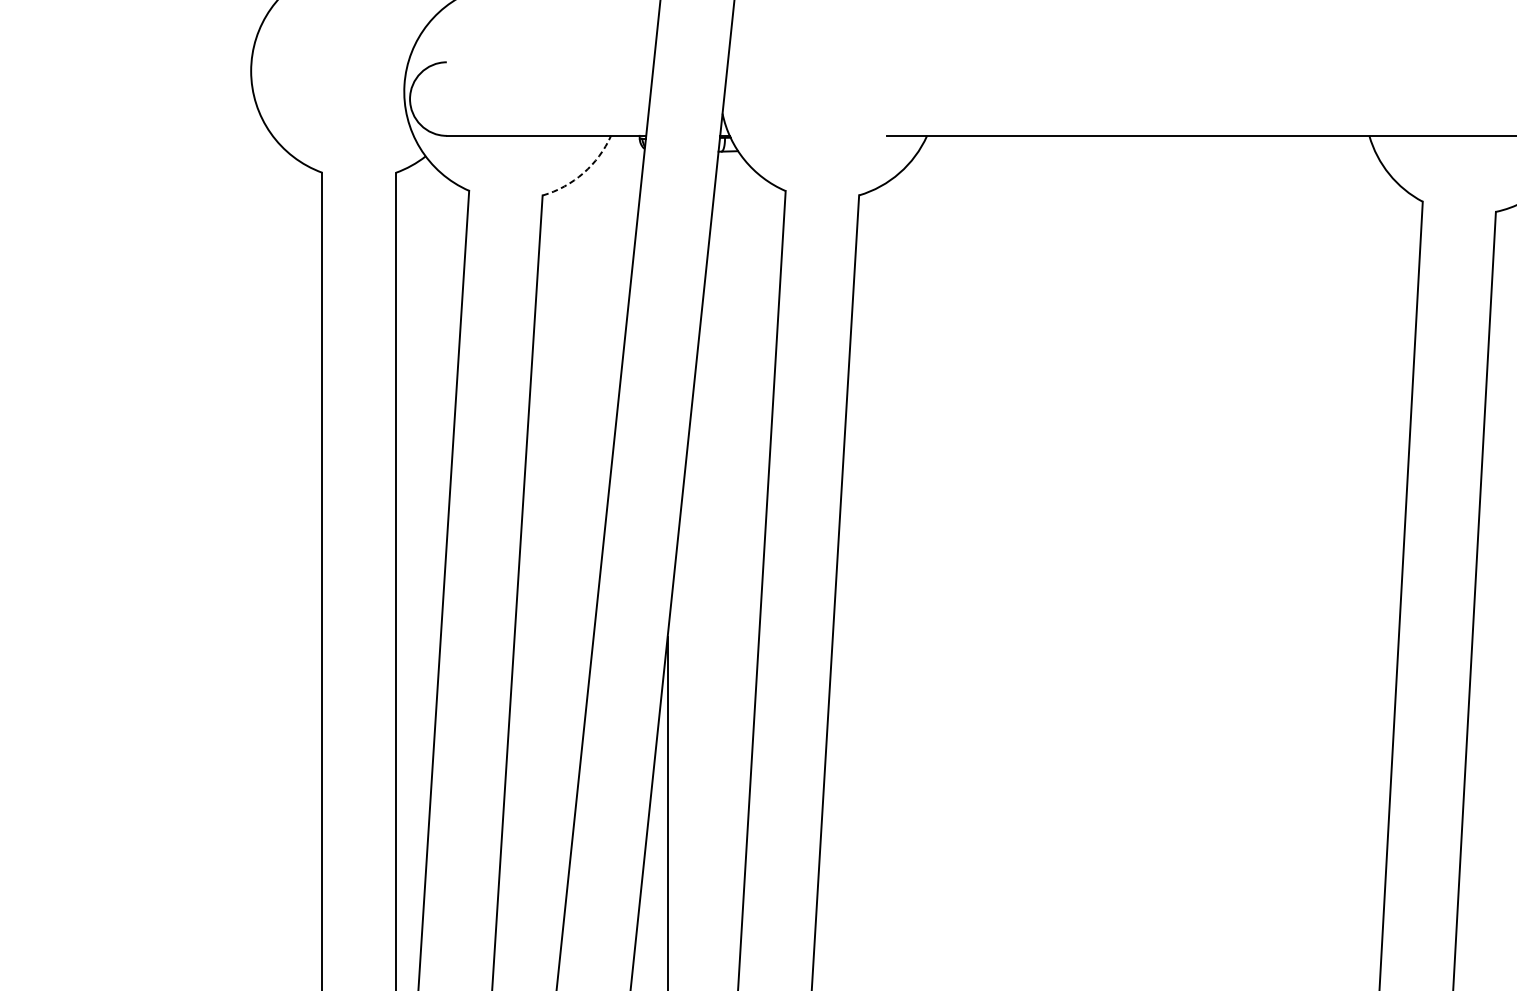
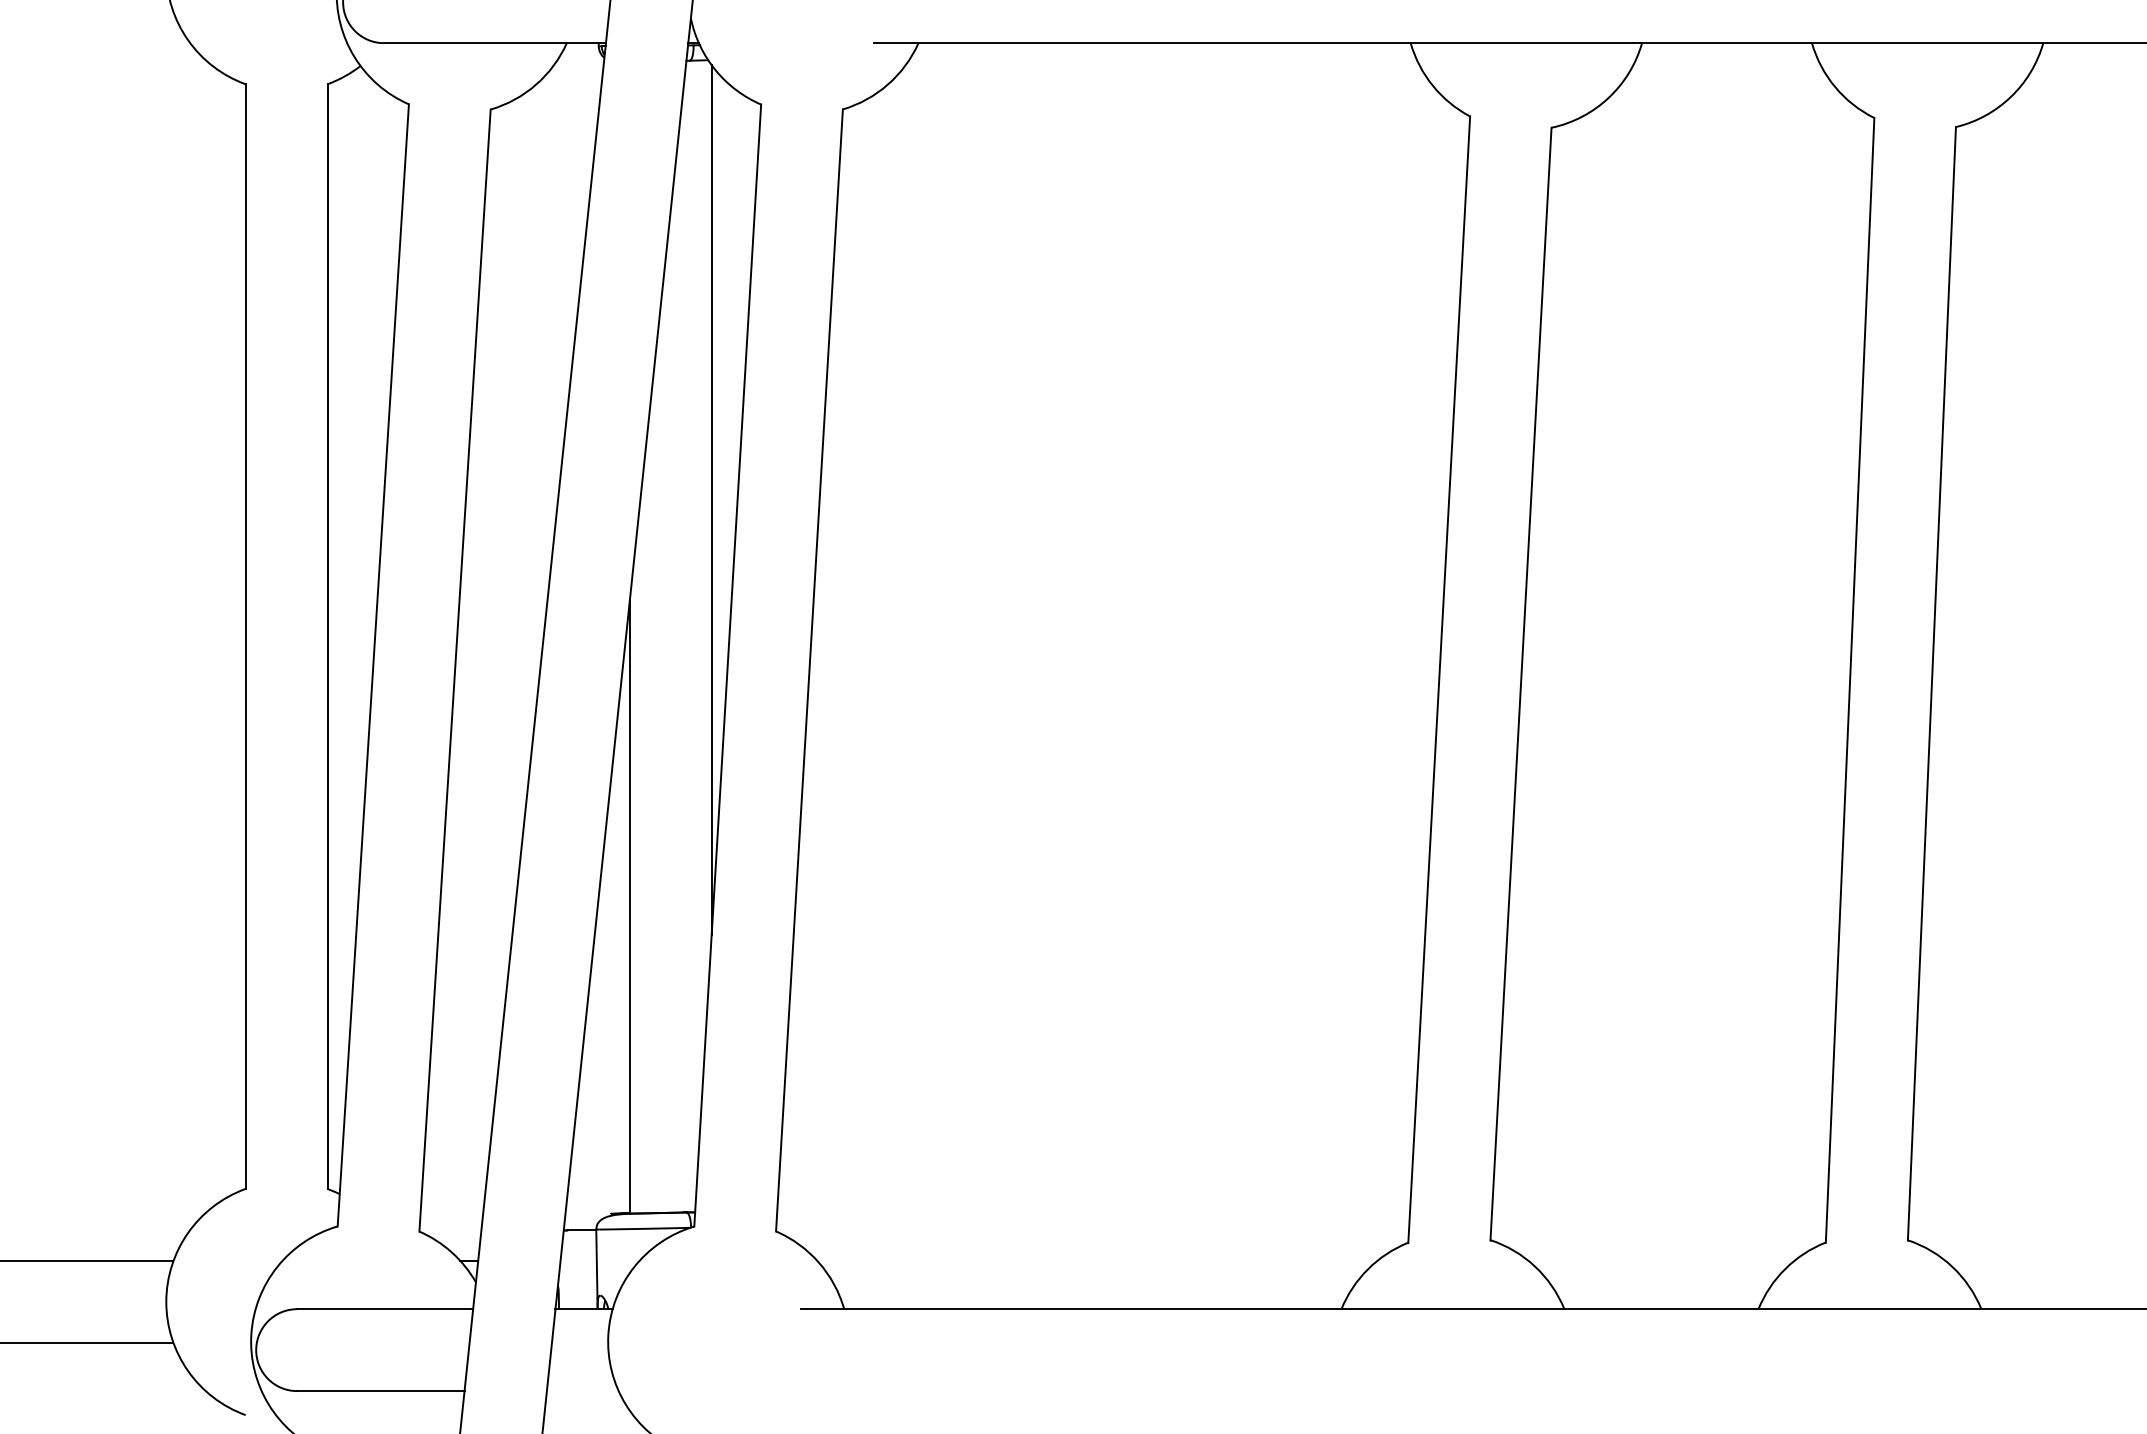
arc: (583, 173) -> (536, 84), dashed -> solid
line: (741, 545) -> (711, 499), added

